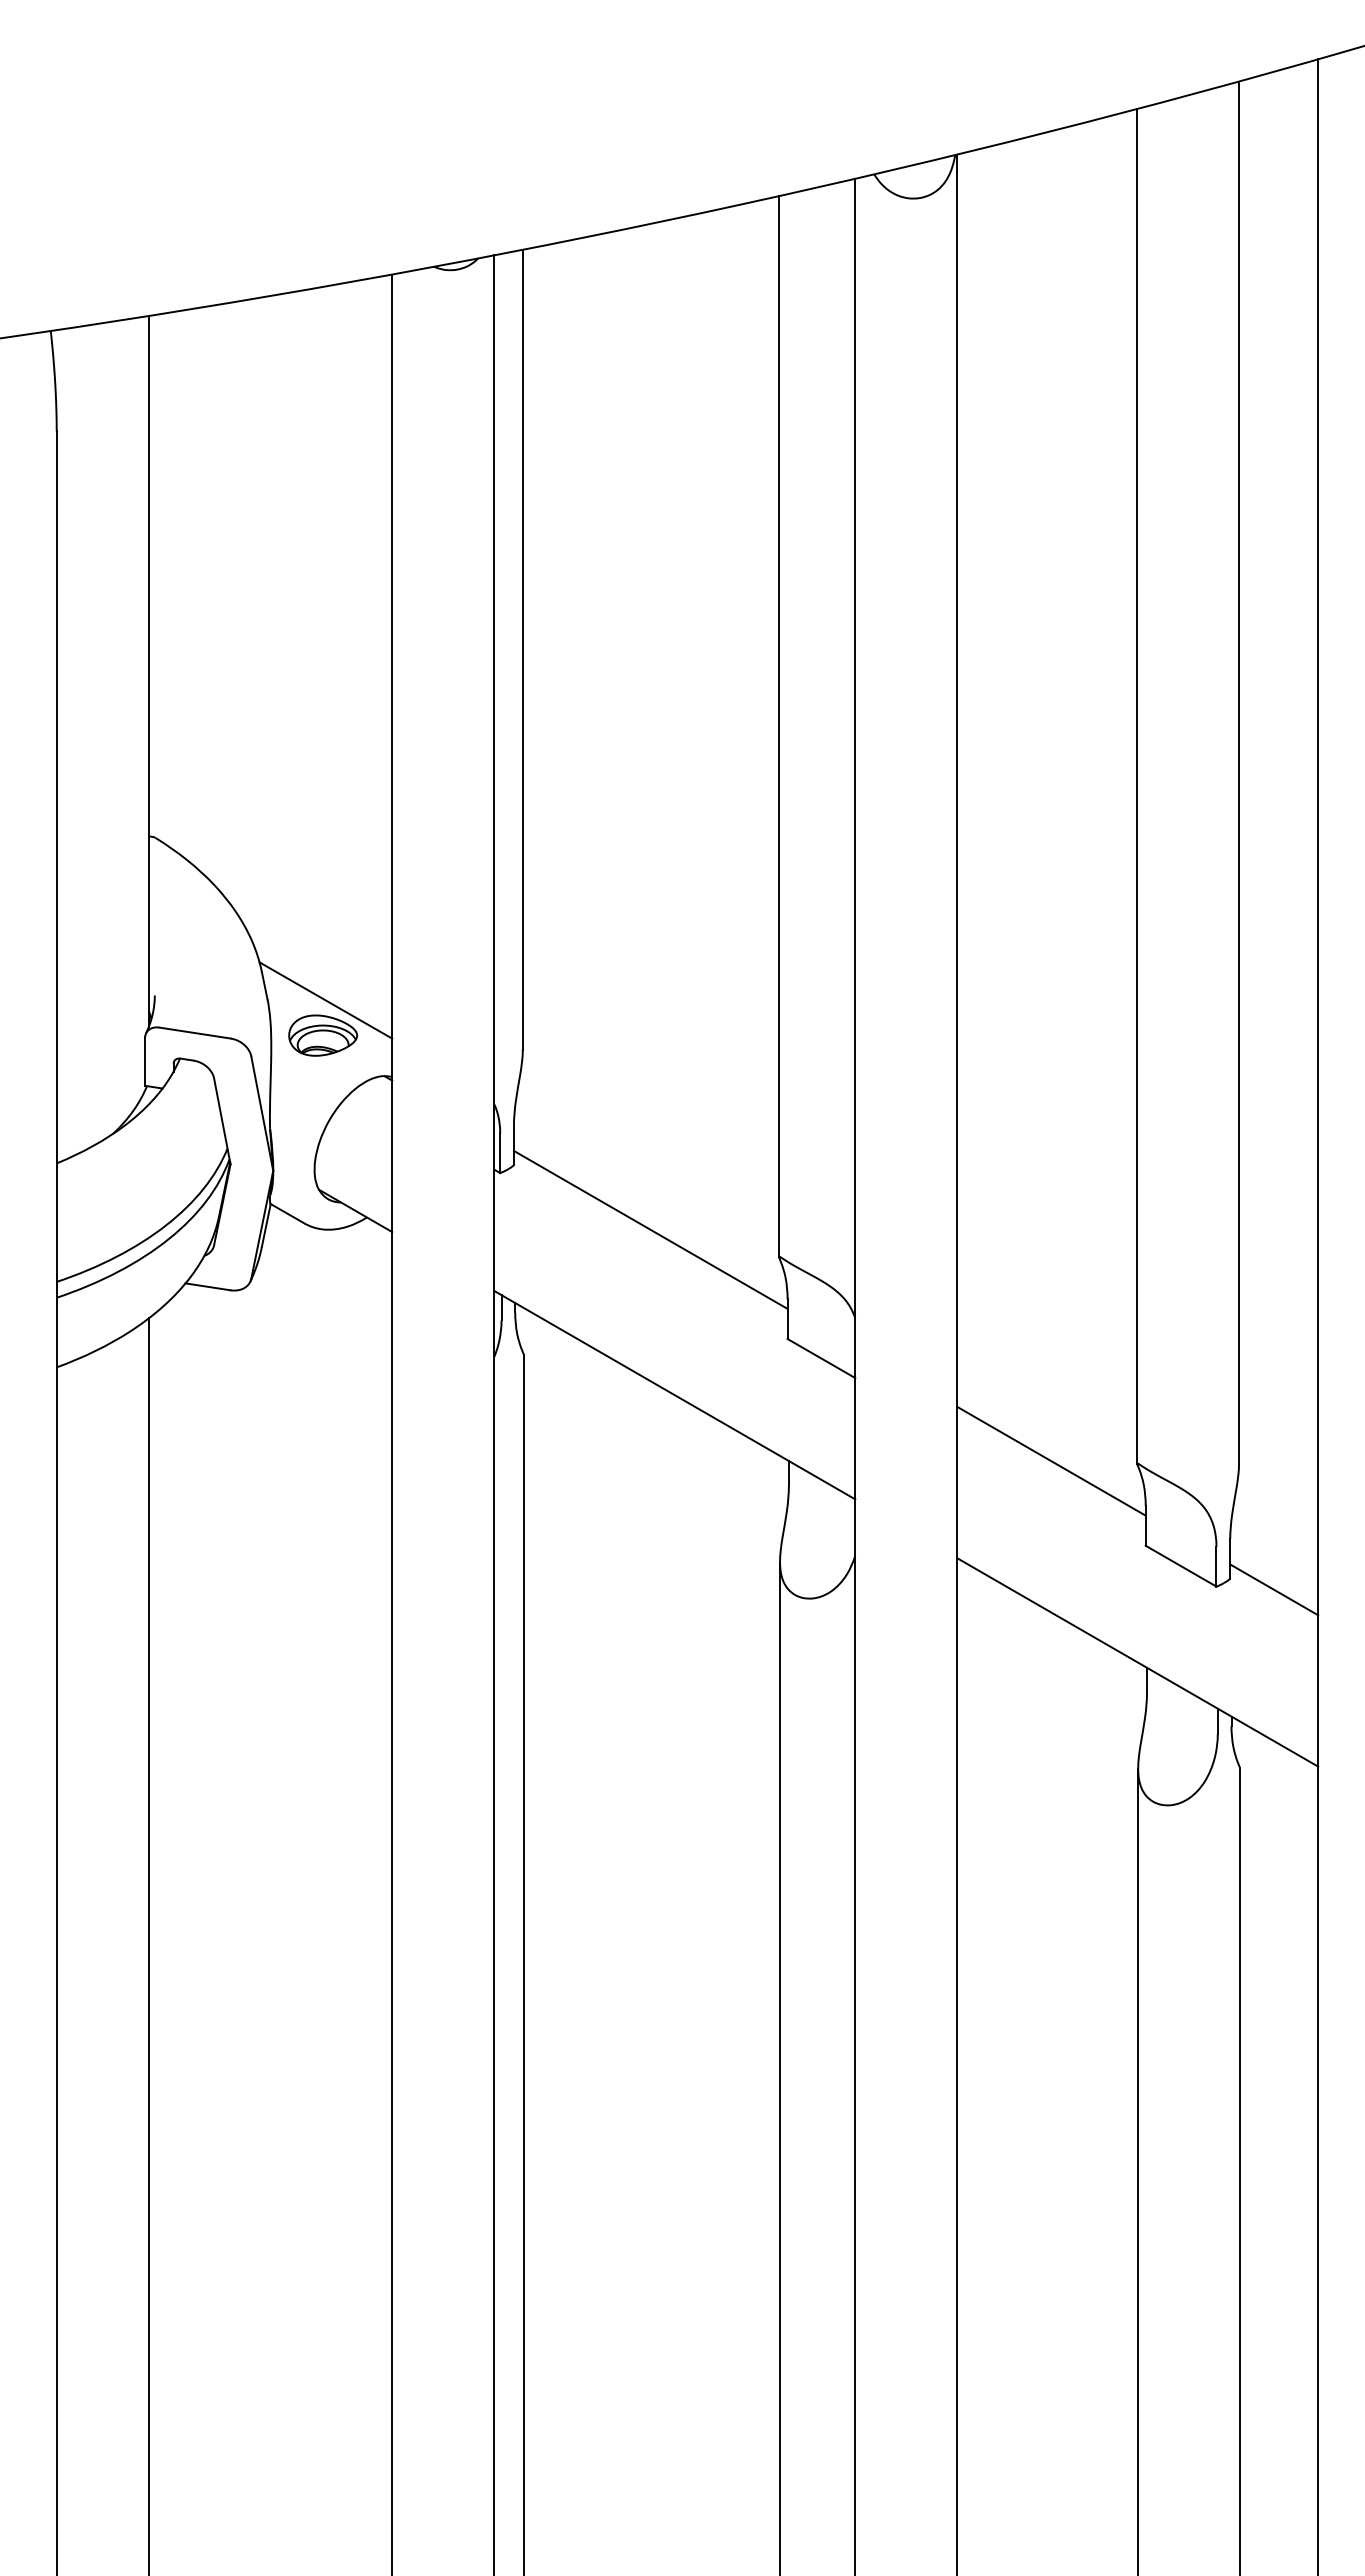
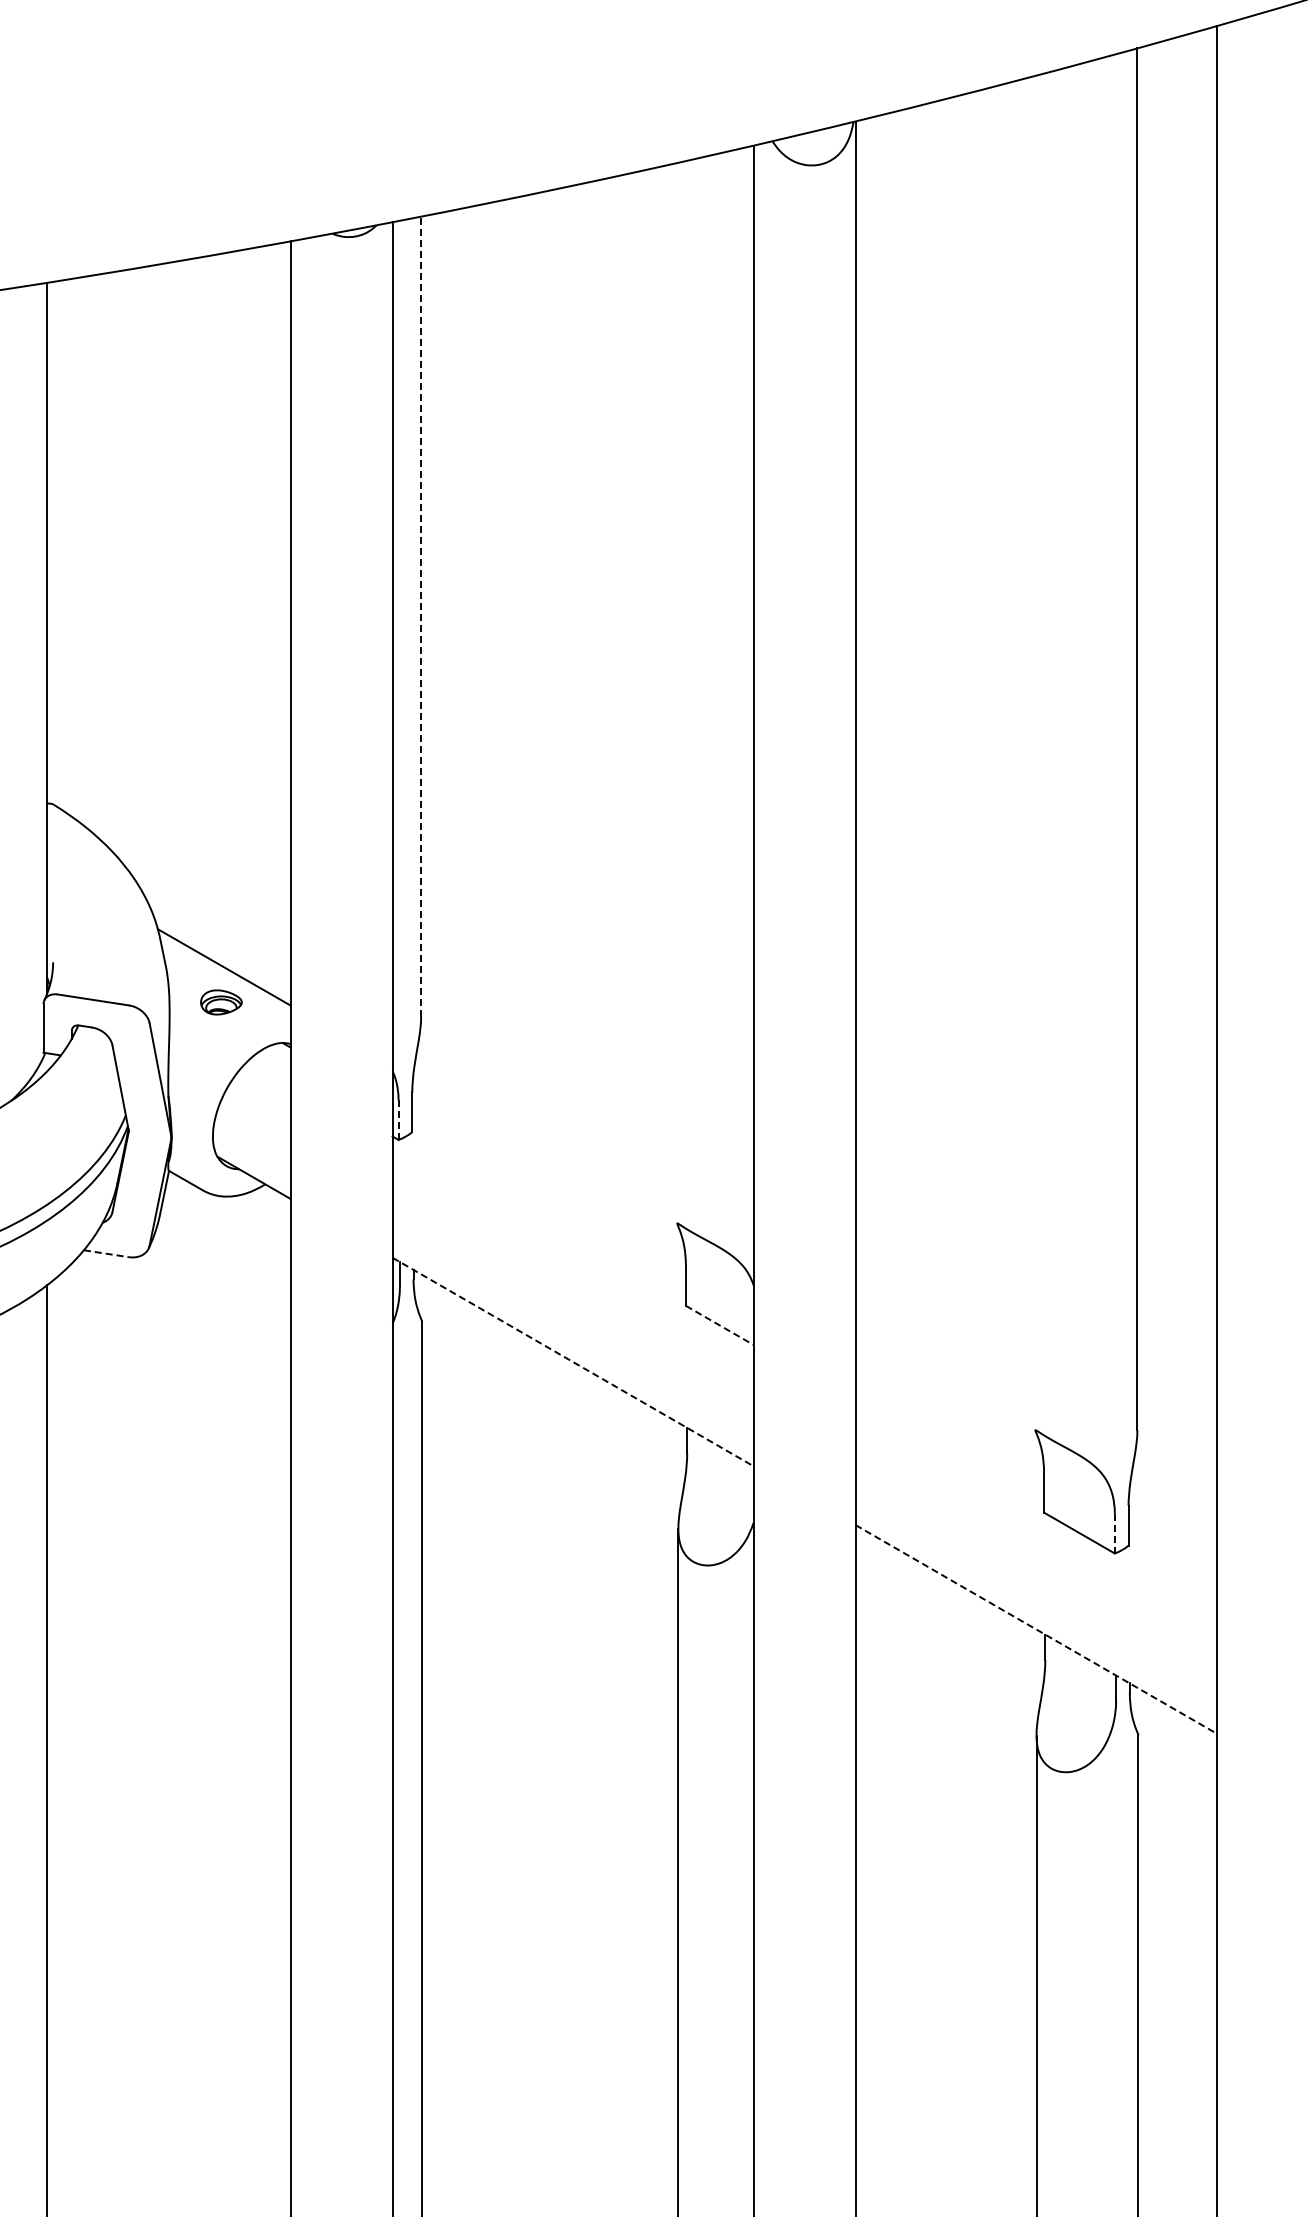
line: (522, 649) -> (420, 616), solid -> dashed
line: (778, 726) -> (676, 693), removed
line: (1137, 786) -> (1035, 753), removed
part: (322, 1035) -> (220, 1002), size x0.6
line: (500, 1153) -> (398, 1120), solid -> dashed
line: (650, 1229) -> (548, 1196), removed
line: (208, 1286) -> (106, 1253), solid -> dashed
line: (821, 1358) -> (719, 1325), solid -> dashed
line: (675, 1395) -> (573, 1362), solid -> dashed
line: (1051, 1460) -> (949, 1427), removed
line: (1216, 1566) -> (1114, 1533), solid -> dashed
line: (1274, 1589) -> (1172, 1556), removed
line: (1138, 1662) -> (1036, 1629), solid -> dashed

